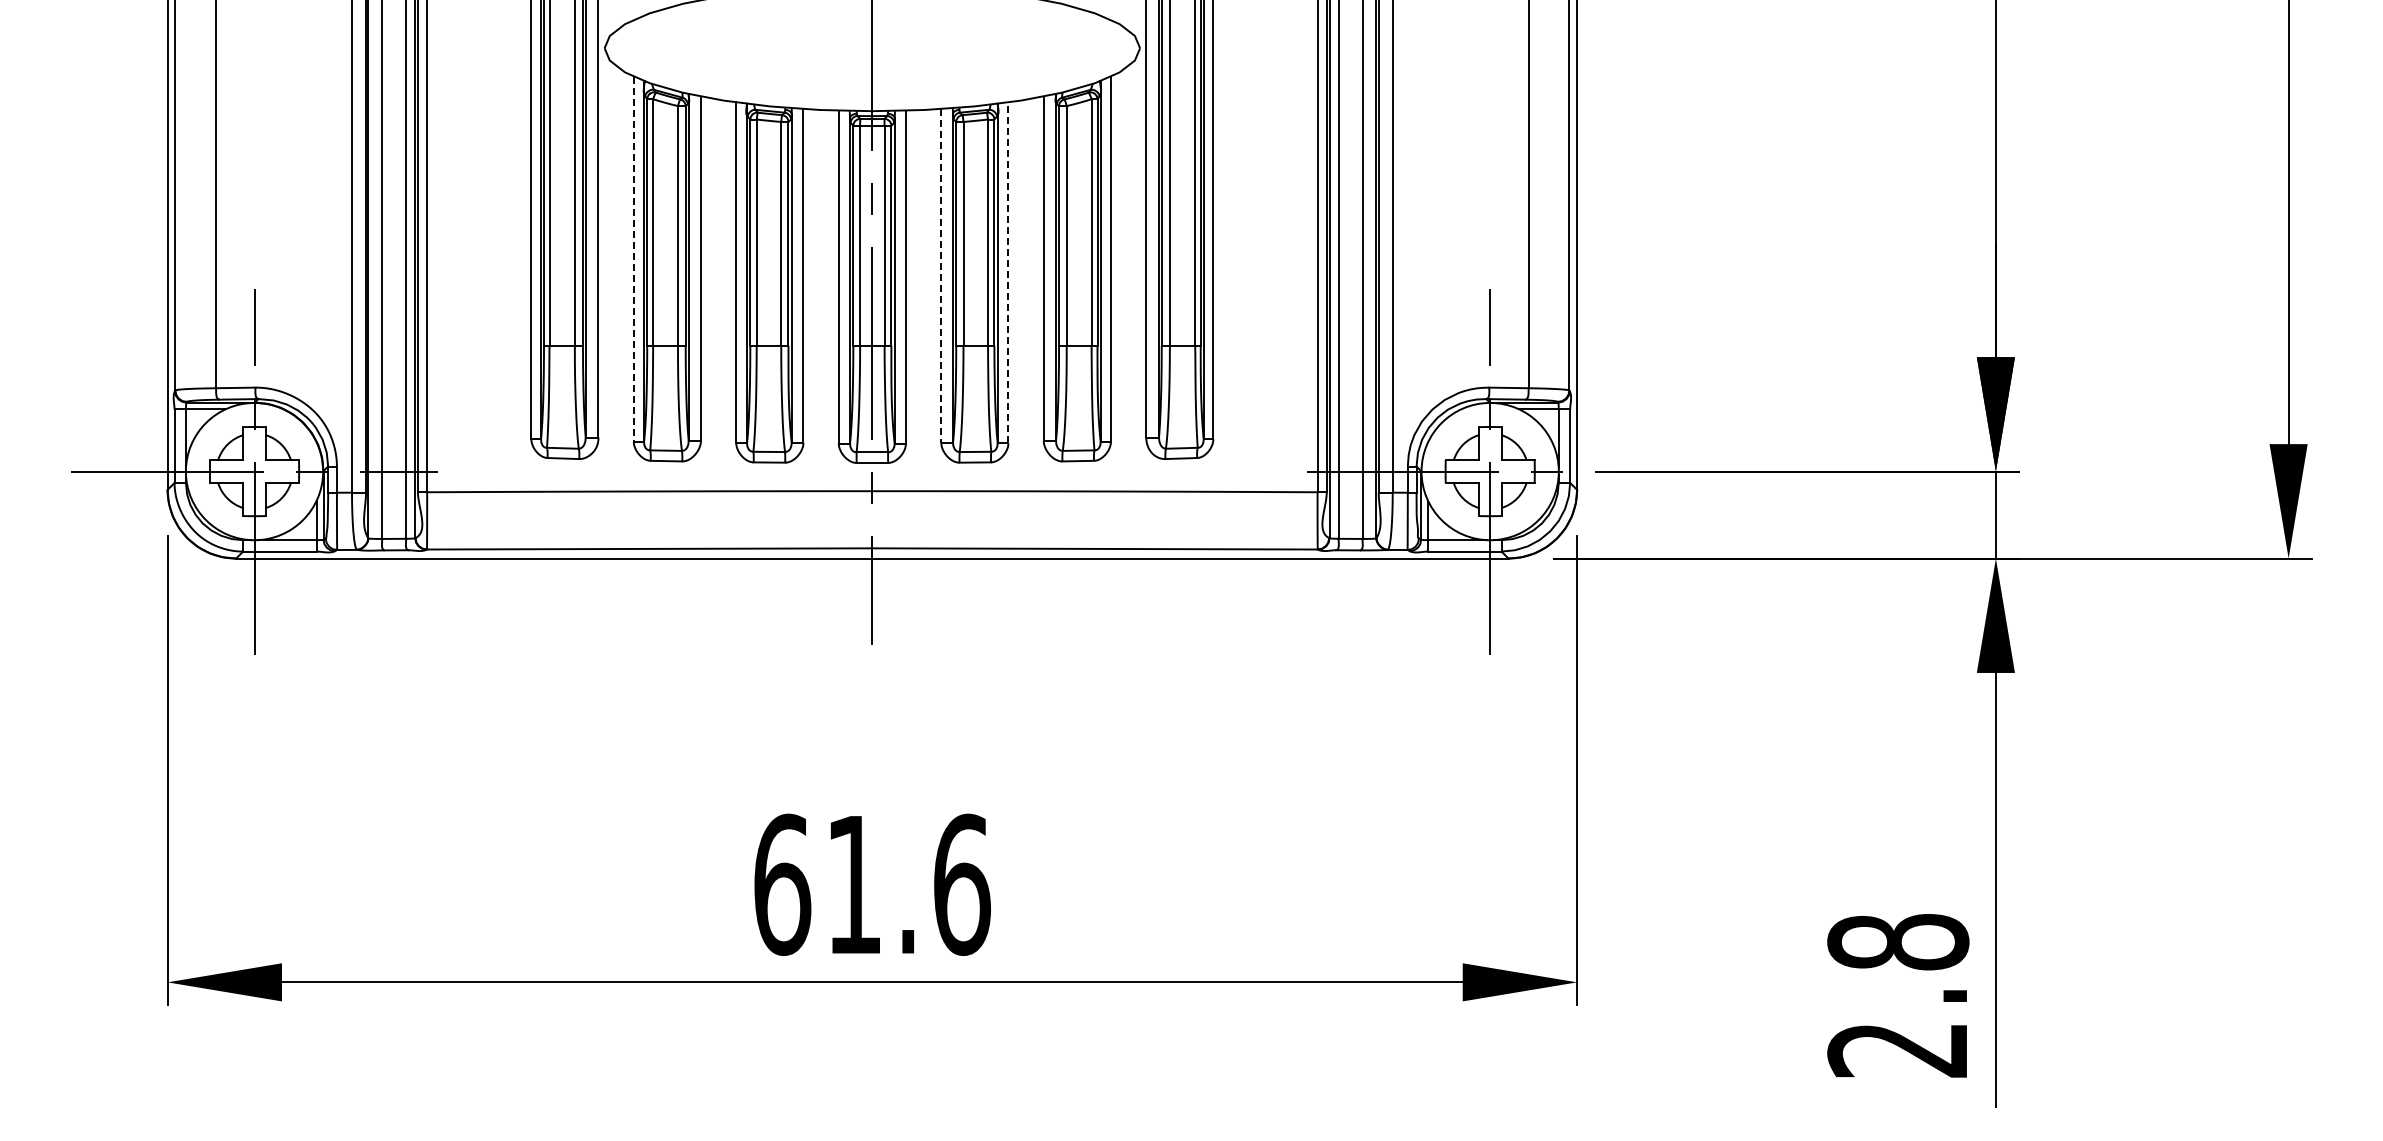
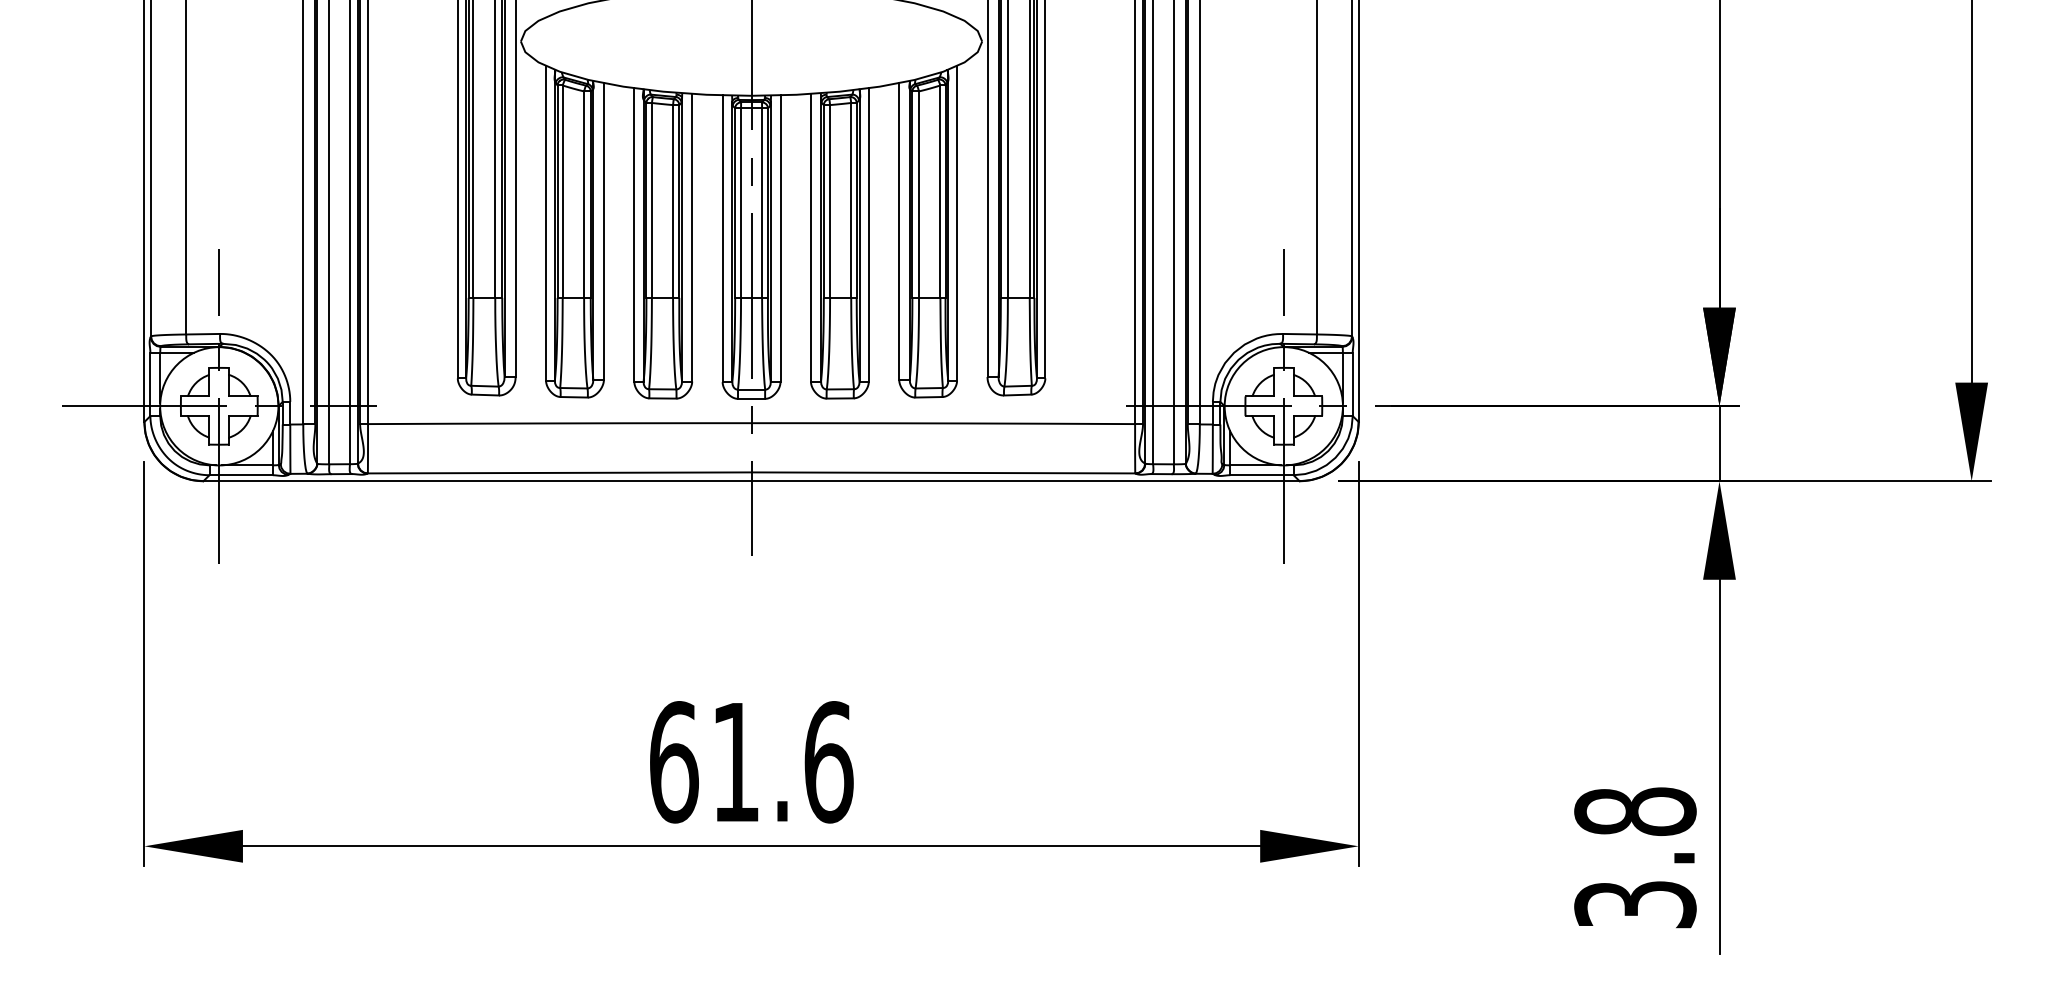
line: (633, 259) -> (545, 223), dashed -> solid
line: (1008, 272) -> (868, 234), dashed -> solid
line: (941, 275) -> (811, 237), dashed -> solid
text: (1898, 1050) -> (1635, 905), 2.8 -> 3.8

